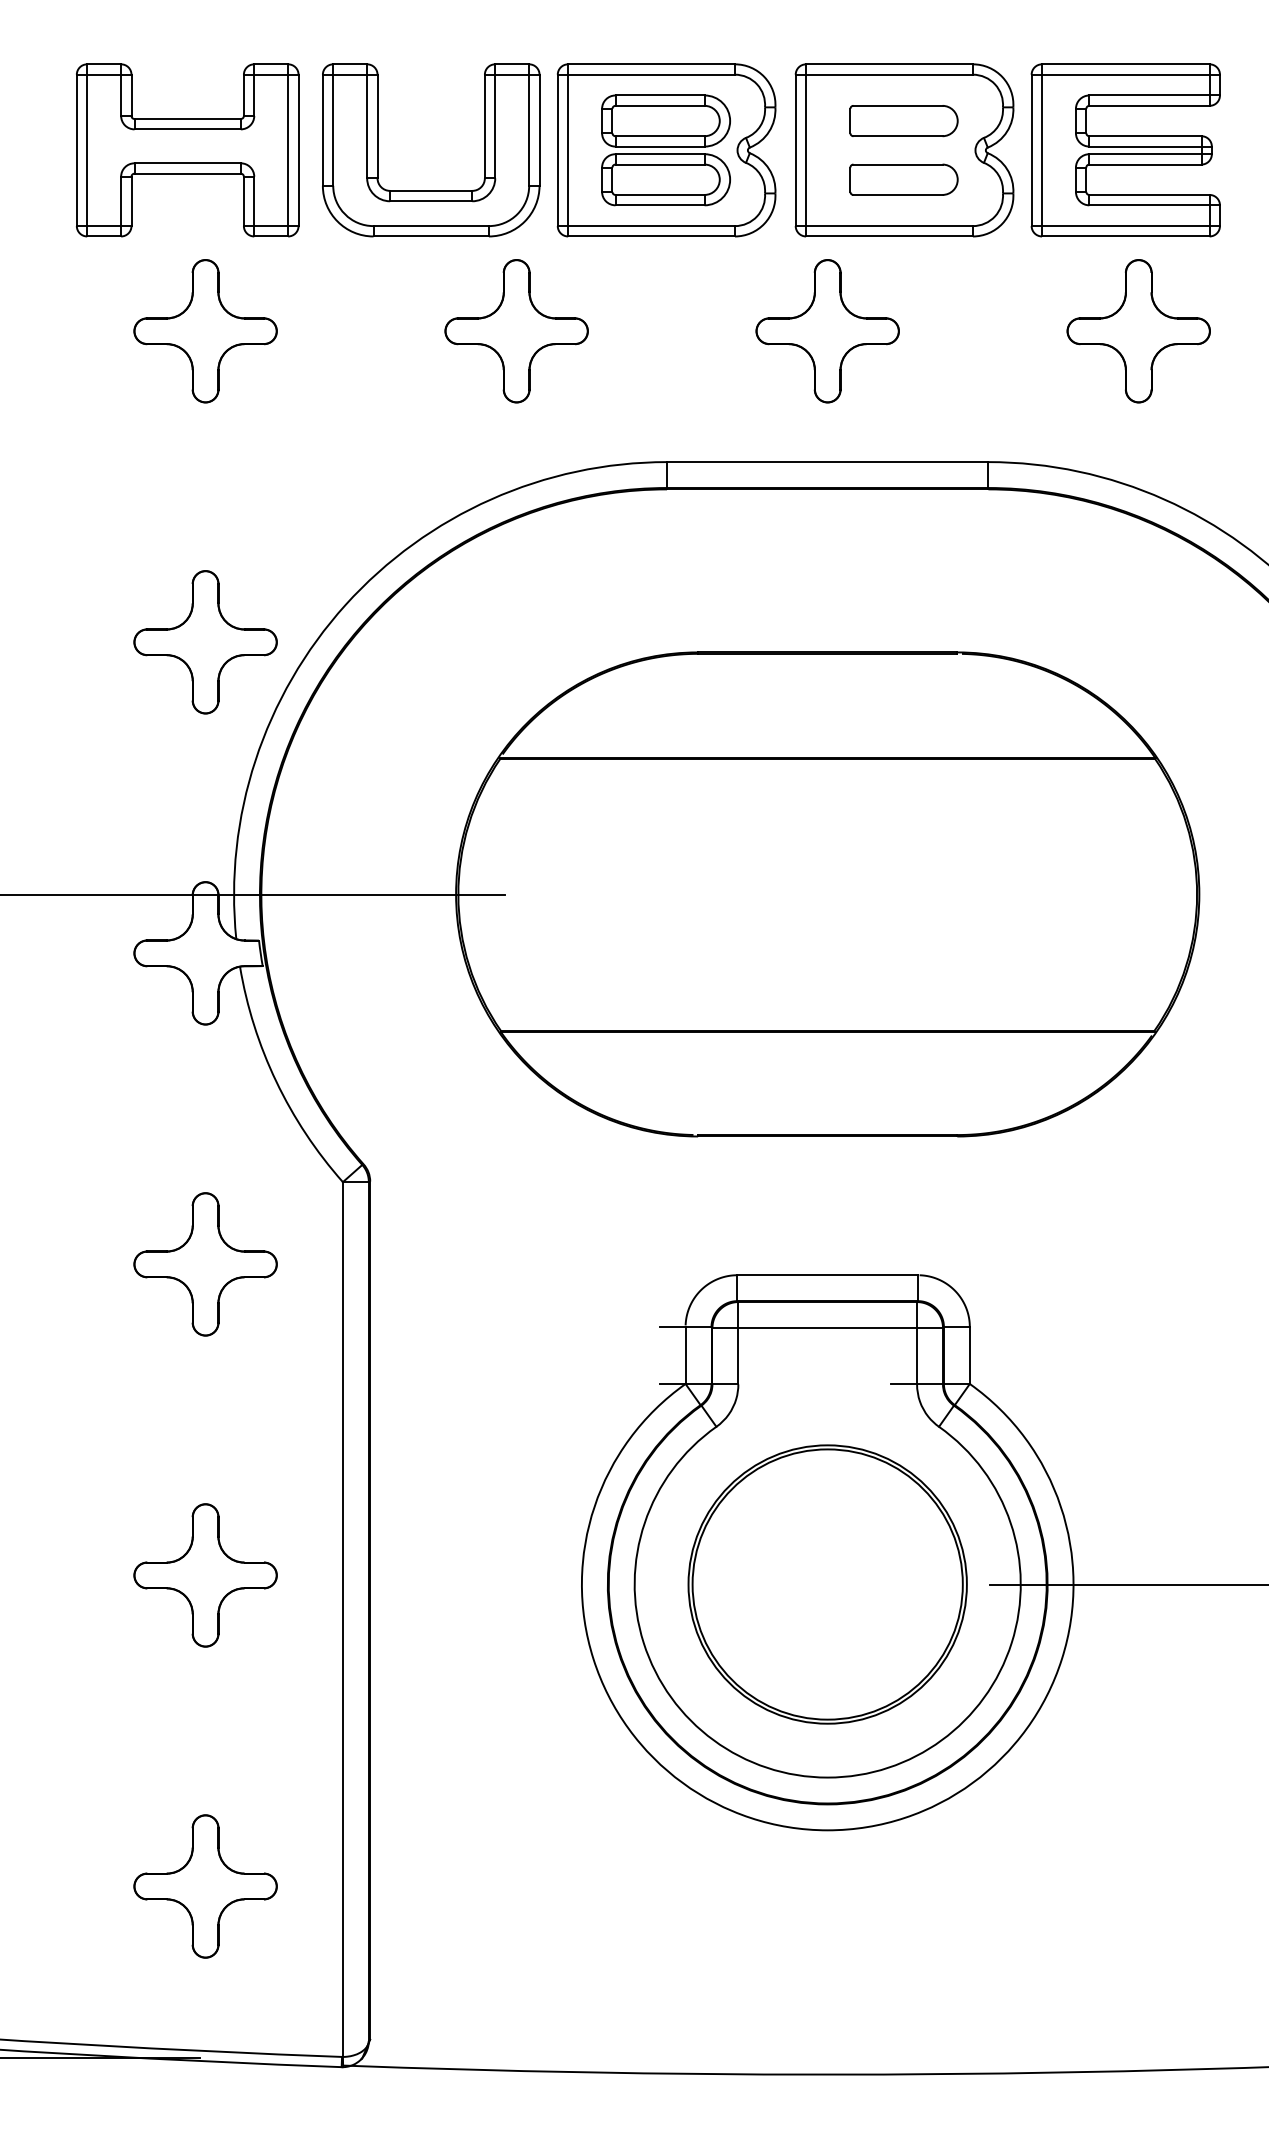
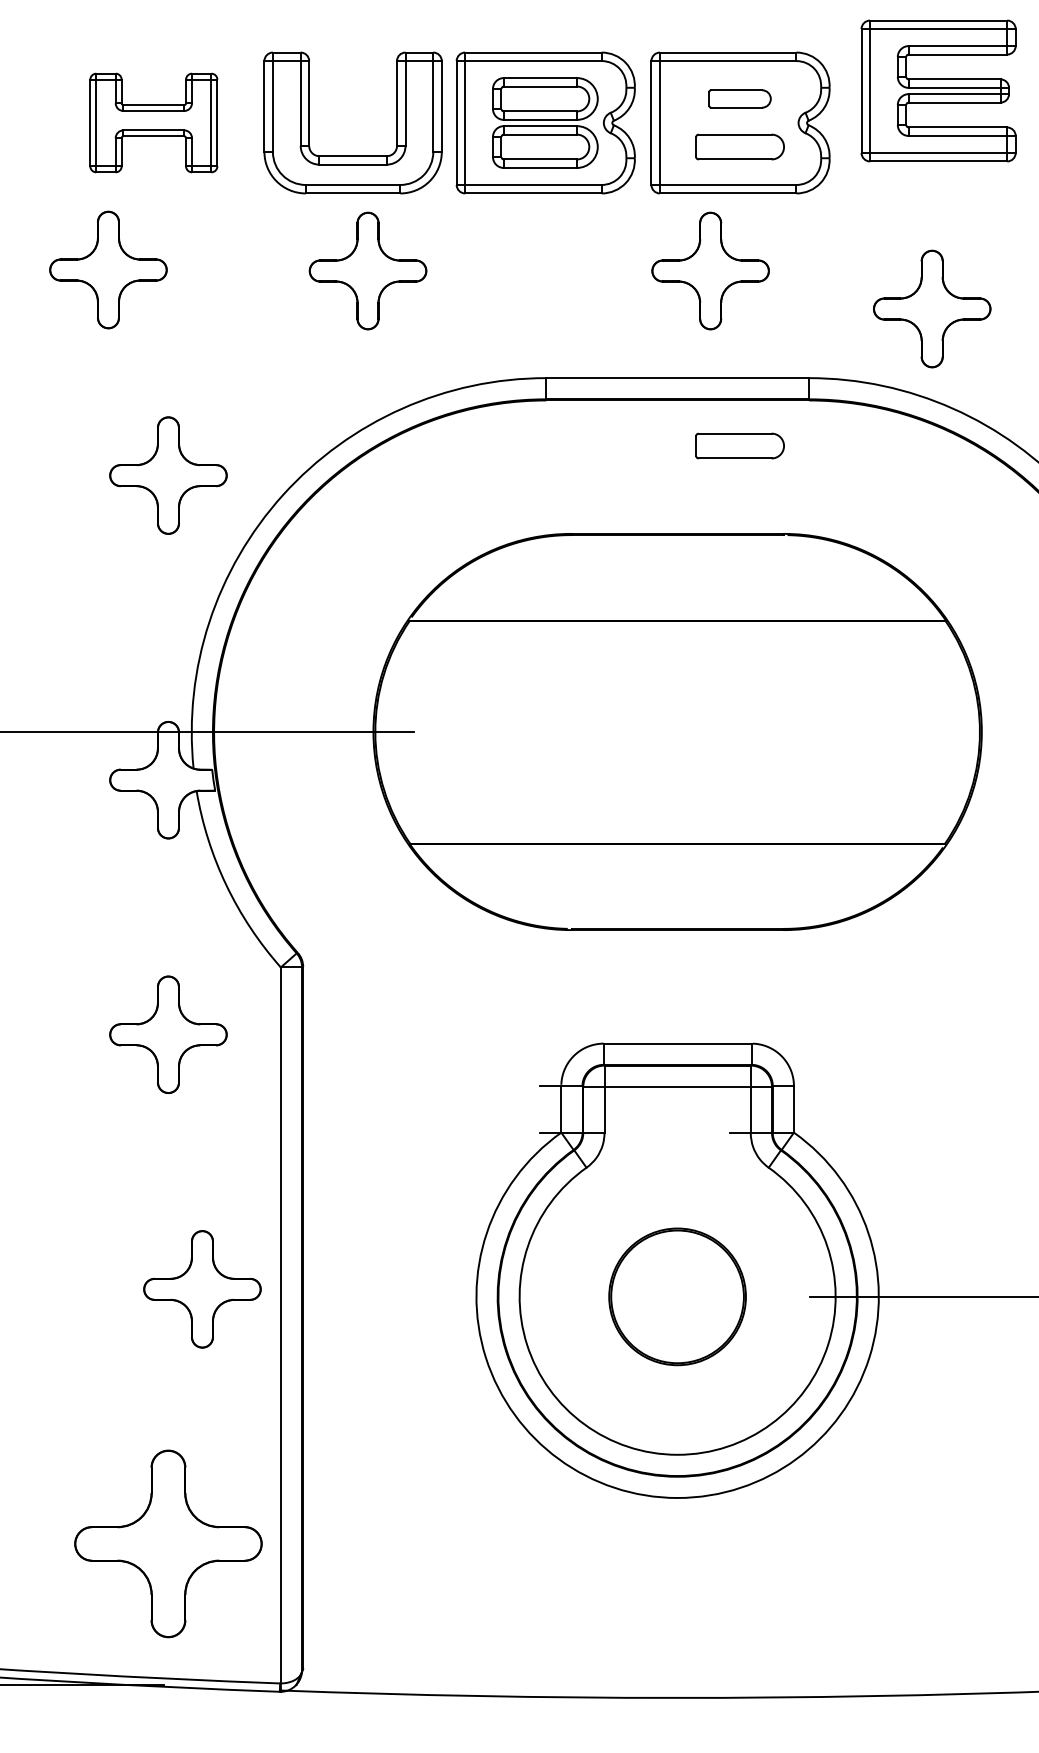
part: (903, 120) -> (739, 98), size x0.7
part: (187, 149) -> (153, 122), size x0.7
part: (1125, 149) -> (938, 90), moved
part: (205, 330) -> (108, 269), moved
part: (515, 330) -> (367, 270), moved
part: (827, 330) -> (710, 270), moved
part: (1139, 330) -> (932, 308), moved
part: (903, 544) -> (739, 445), added
part: (205, 642) -> (168, 475), moved
part: (205, 1575) -> (202, 1289), moved
part: (827, 1584) -> (677, 1296), size x0.6
part: (205, 1885) -> (168, 1543), size x1.6

